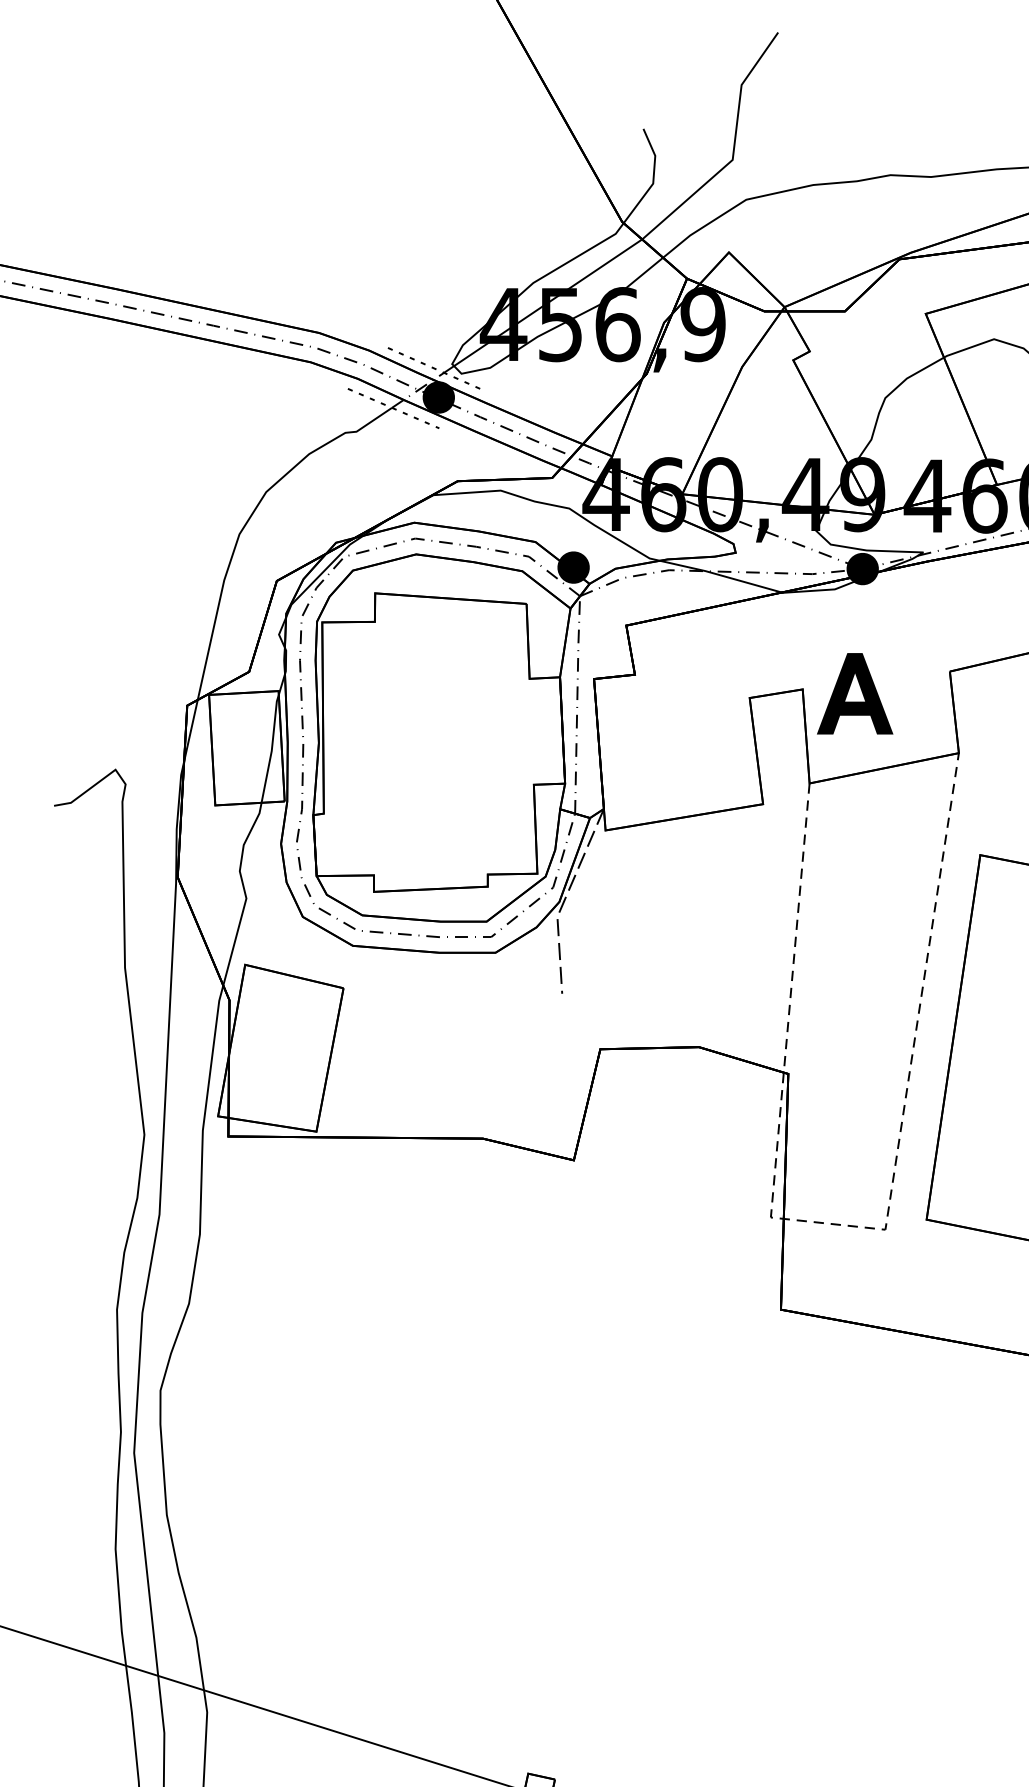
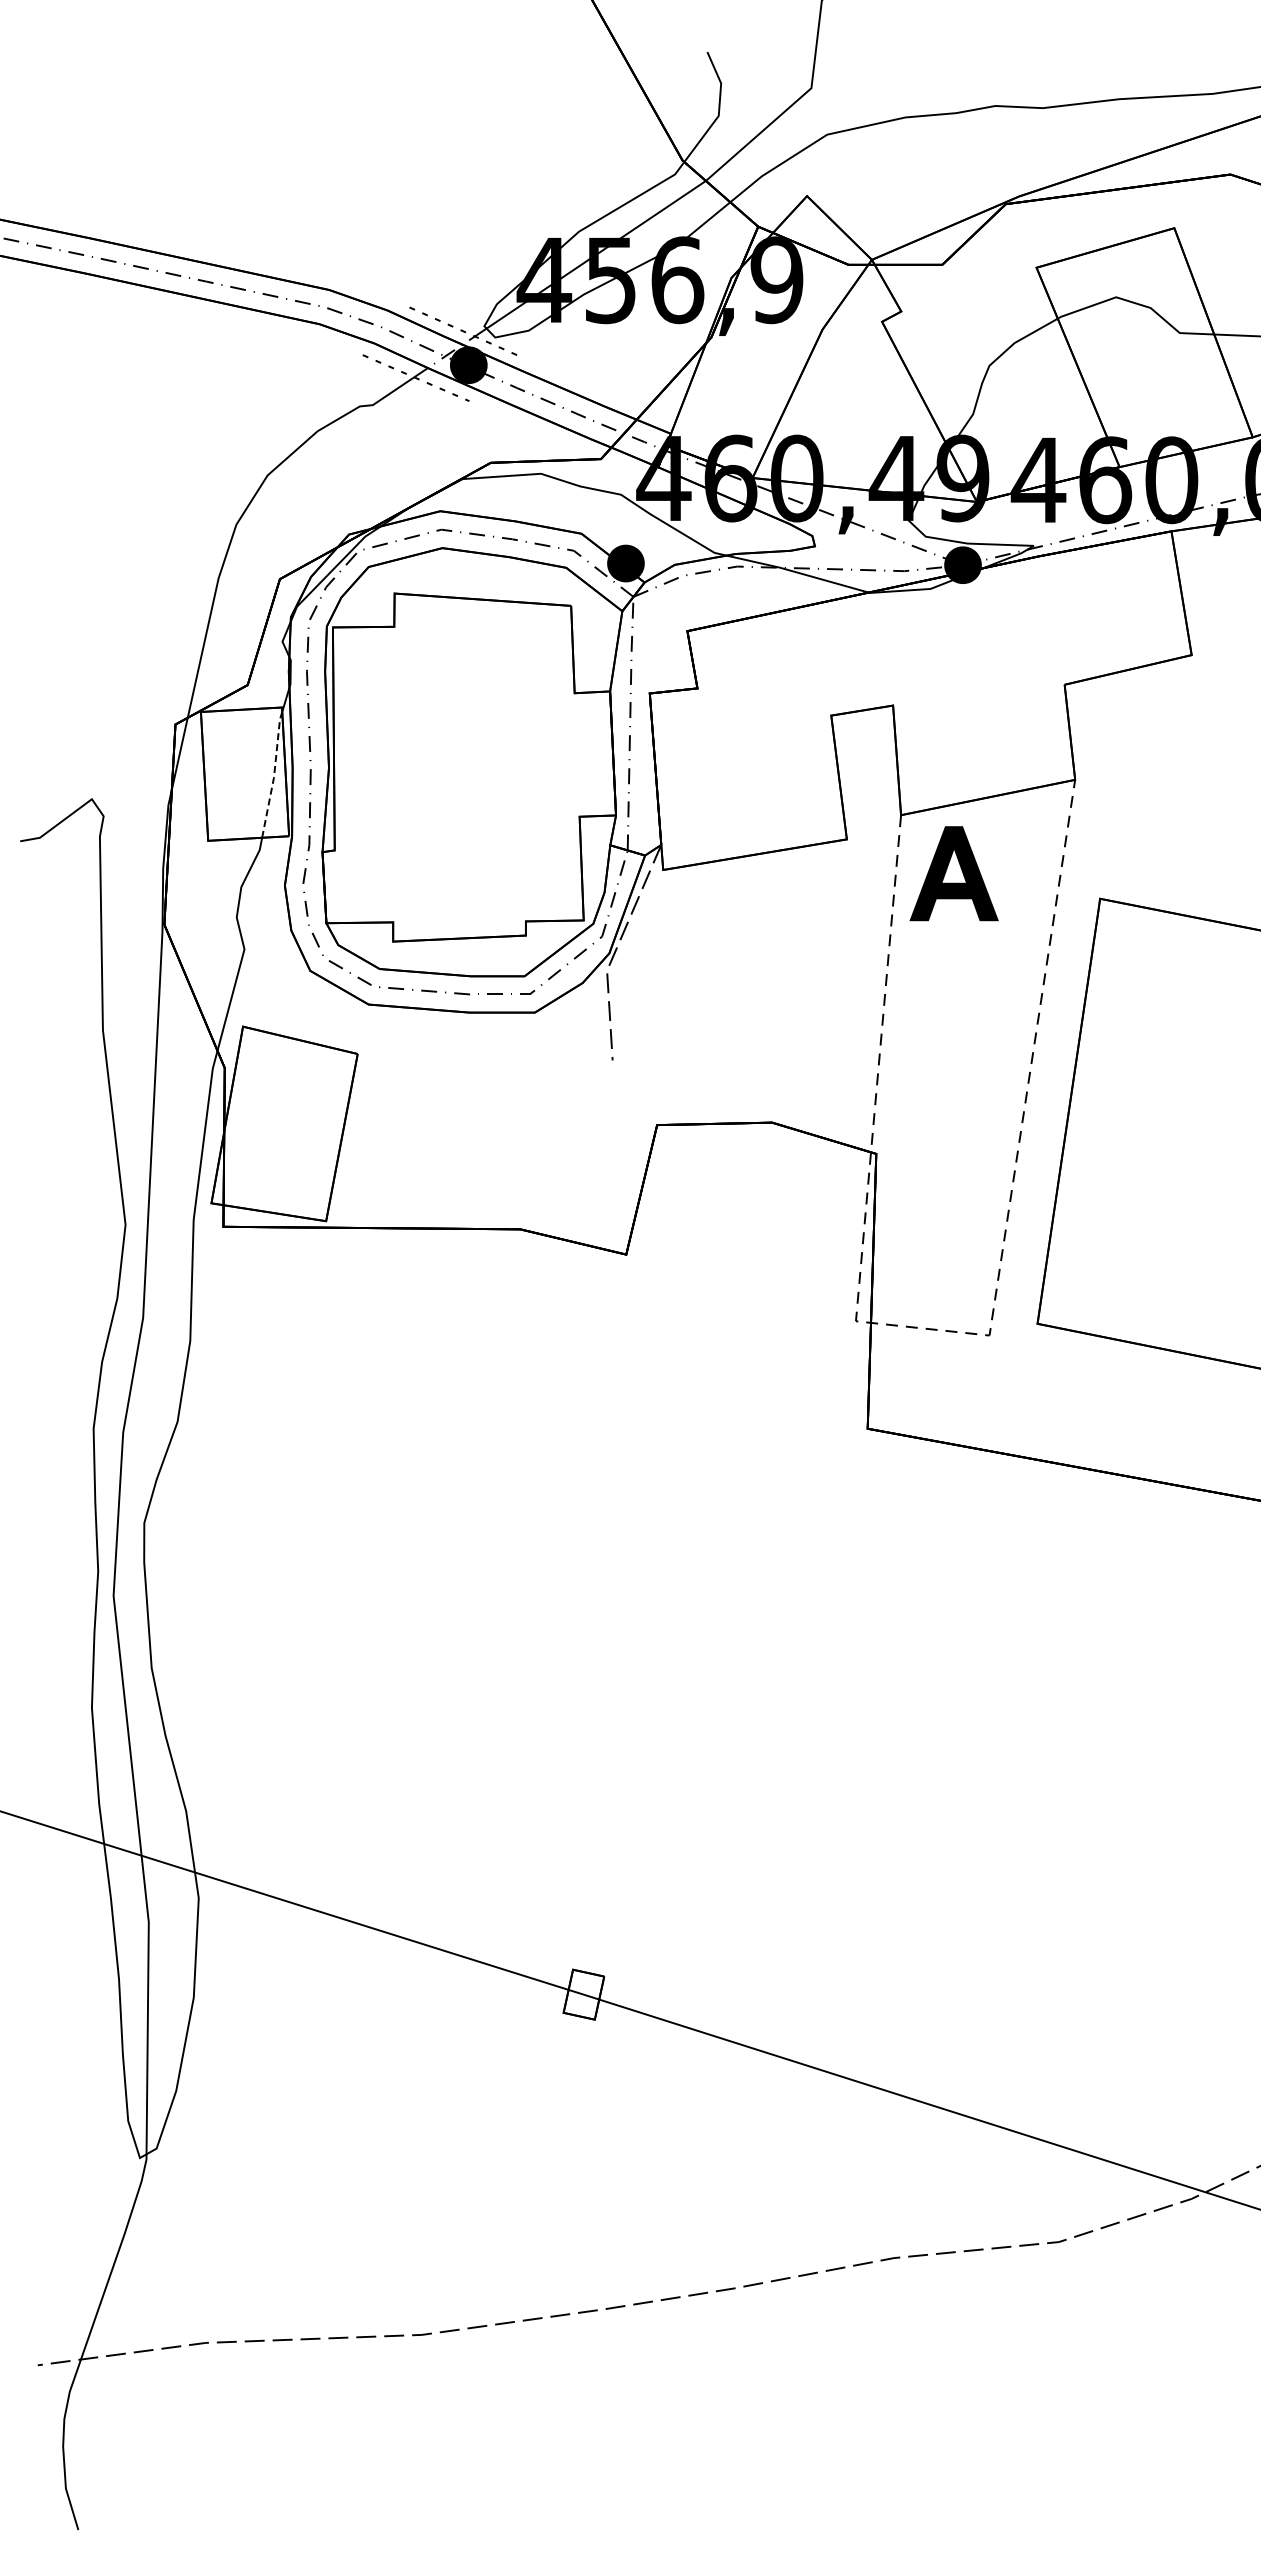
part: (854, 693) -> (953, 873), moved
line: (272, 748) -> (274, 774), solid -> dashed

